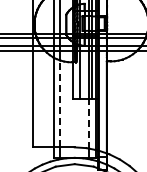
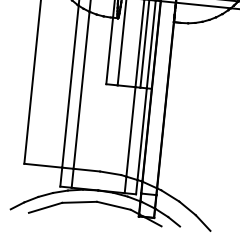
line: (60, 103) -> (82, 89), dashed -> solid
line: (89, 123) -> (131, 131), dashed -> solid

